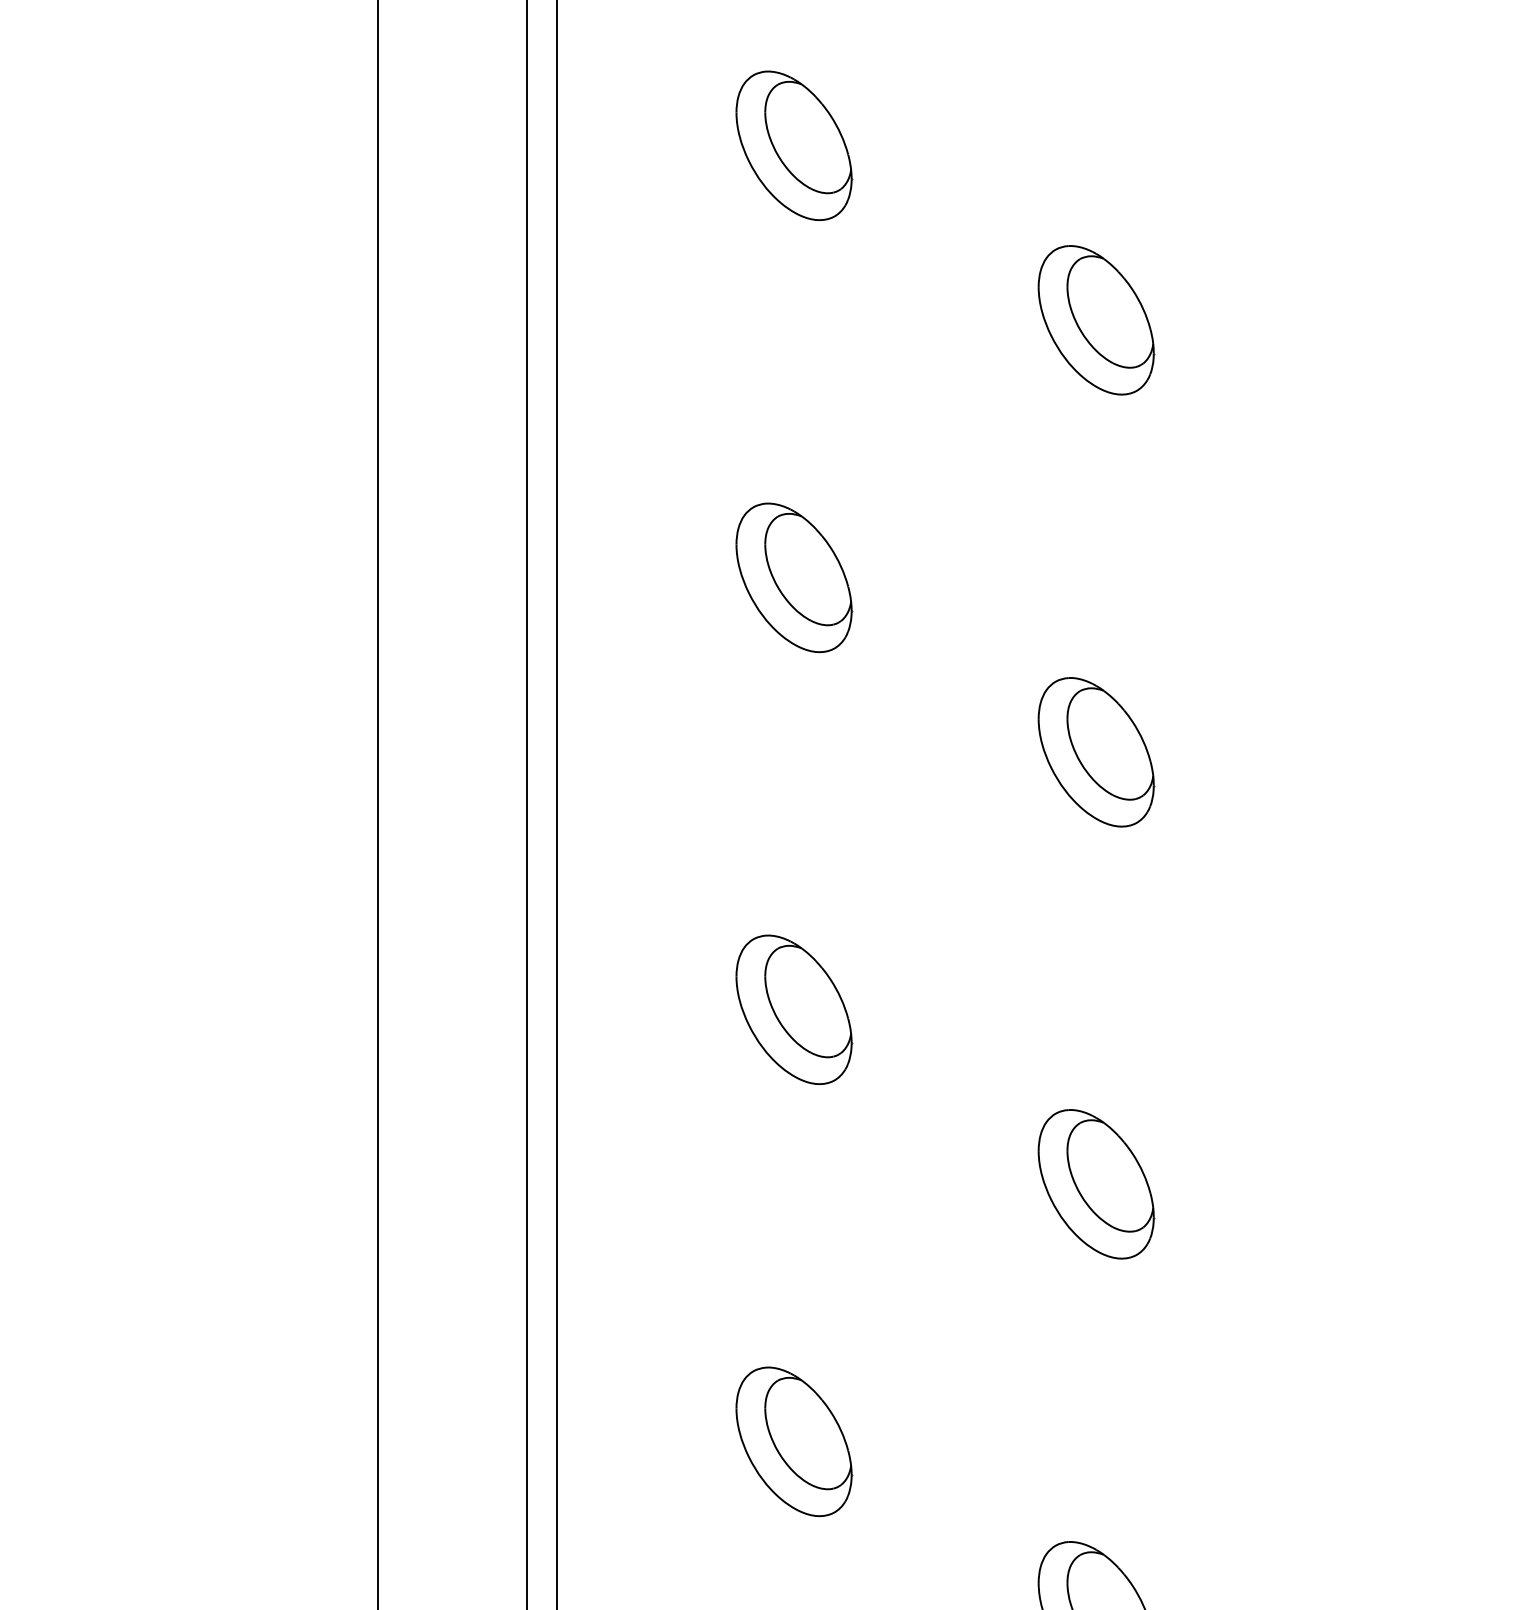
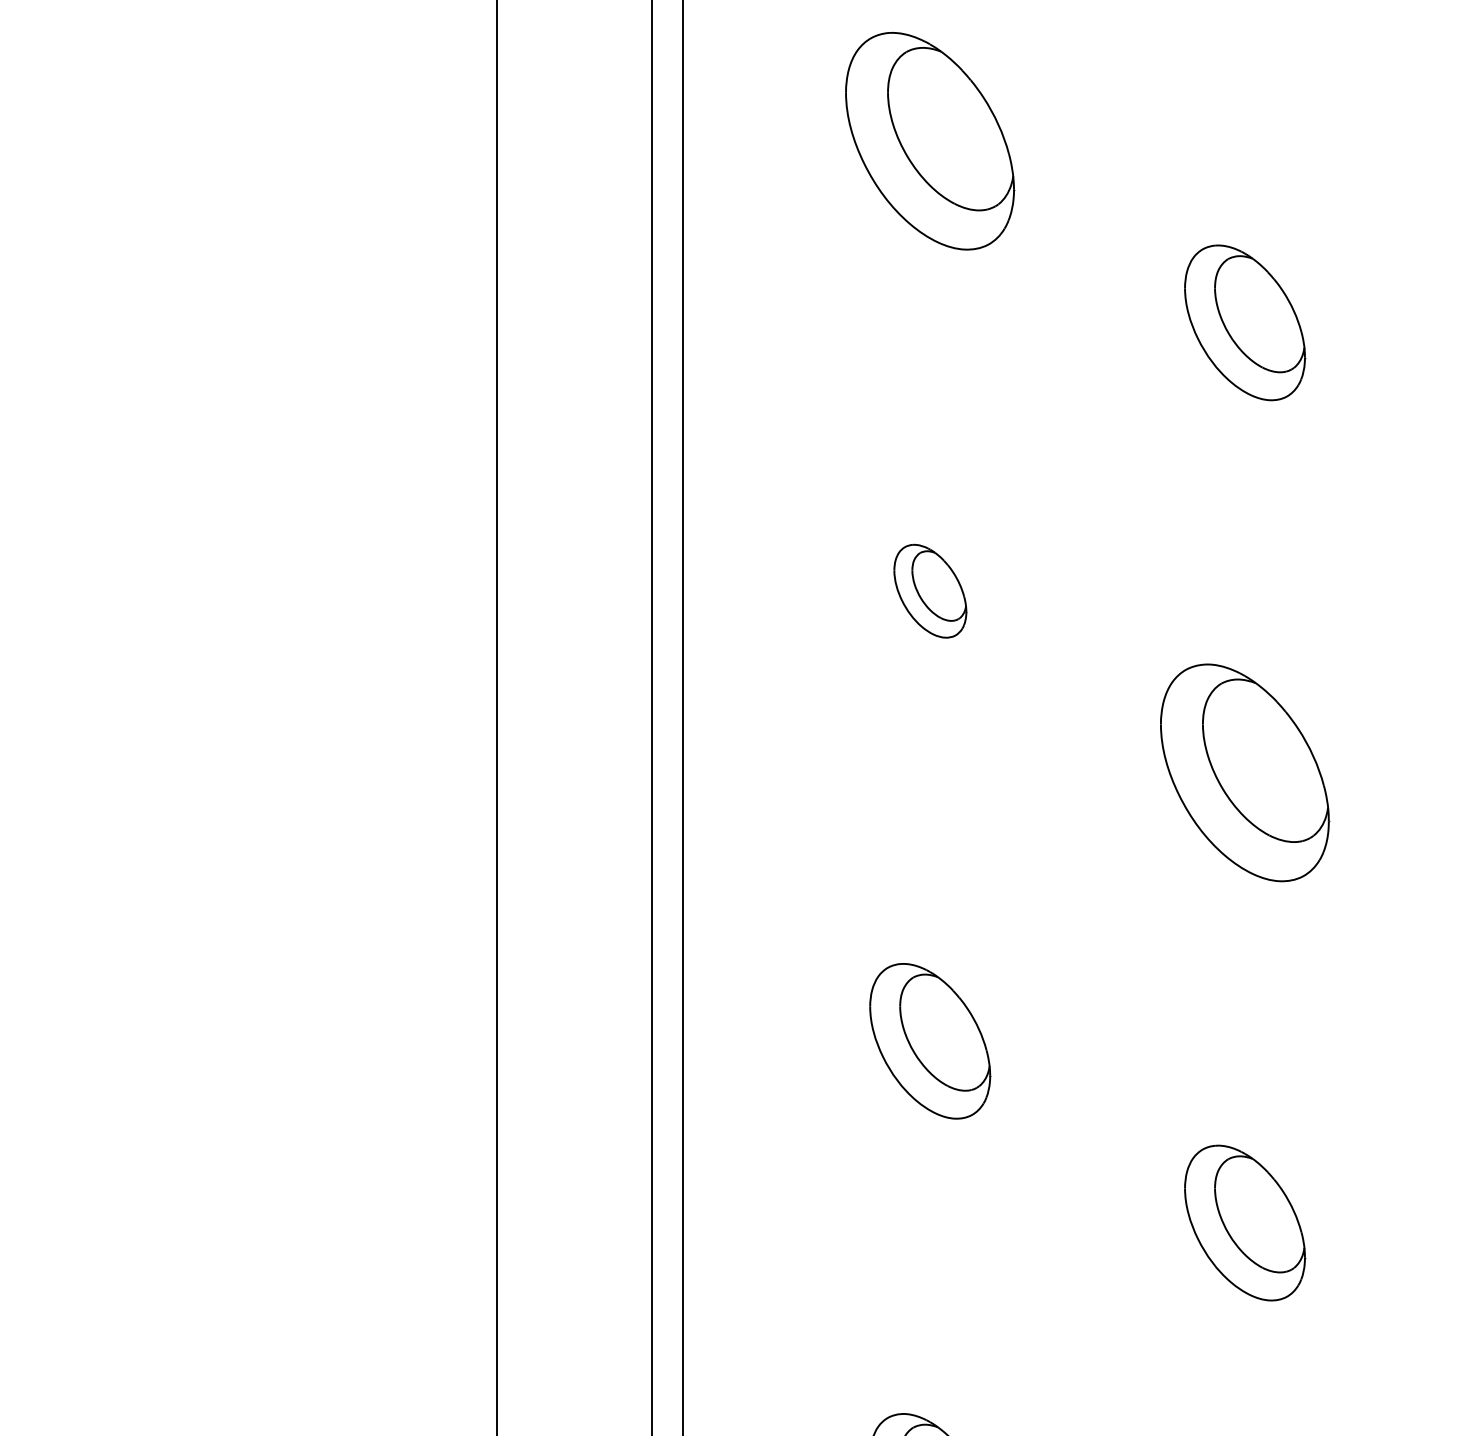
part: (794, 145) -> (930, 140), size x1.4
part: (794, 577) -> (930, 590), size x0.6
part: (1096, 752) -> (1245, 773), size x1.4

